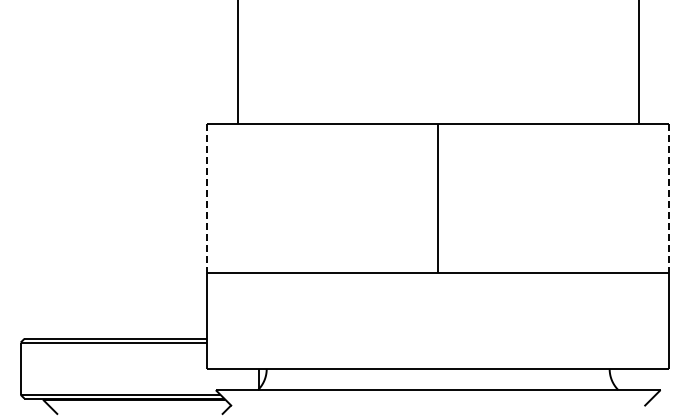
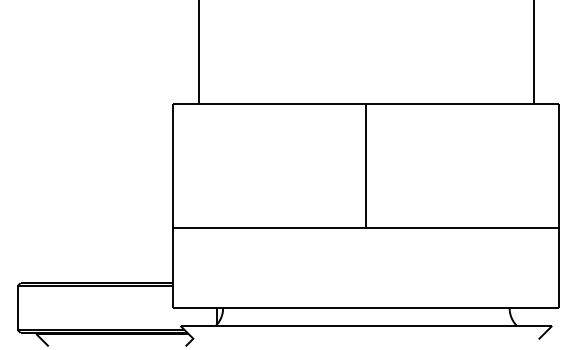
line: (207, 198) -> (173, 165), dashed -> solid
line: (669, 198) -> (559, 165), dashed -> solid

